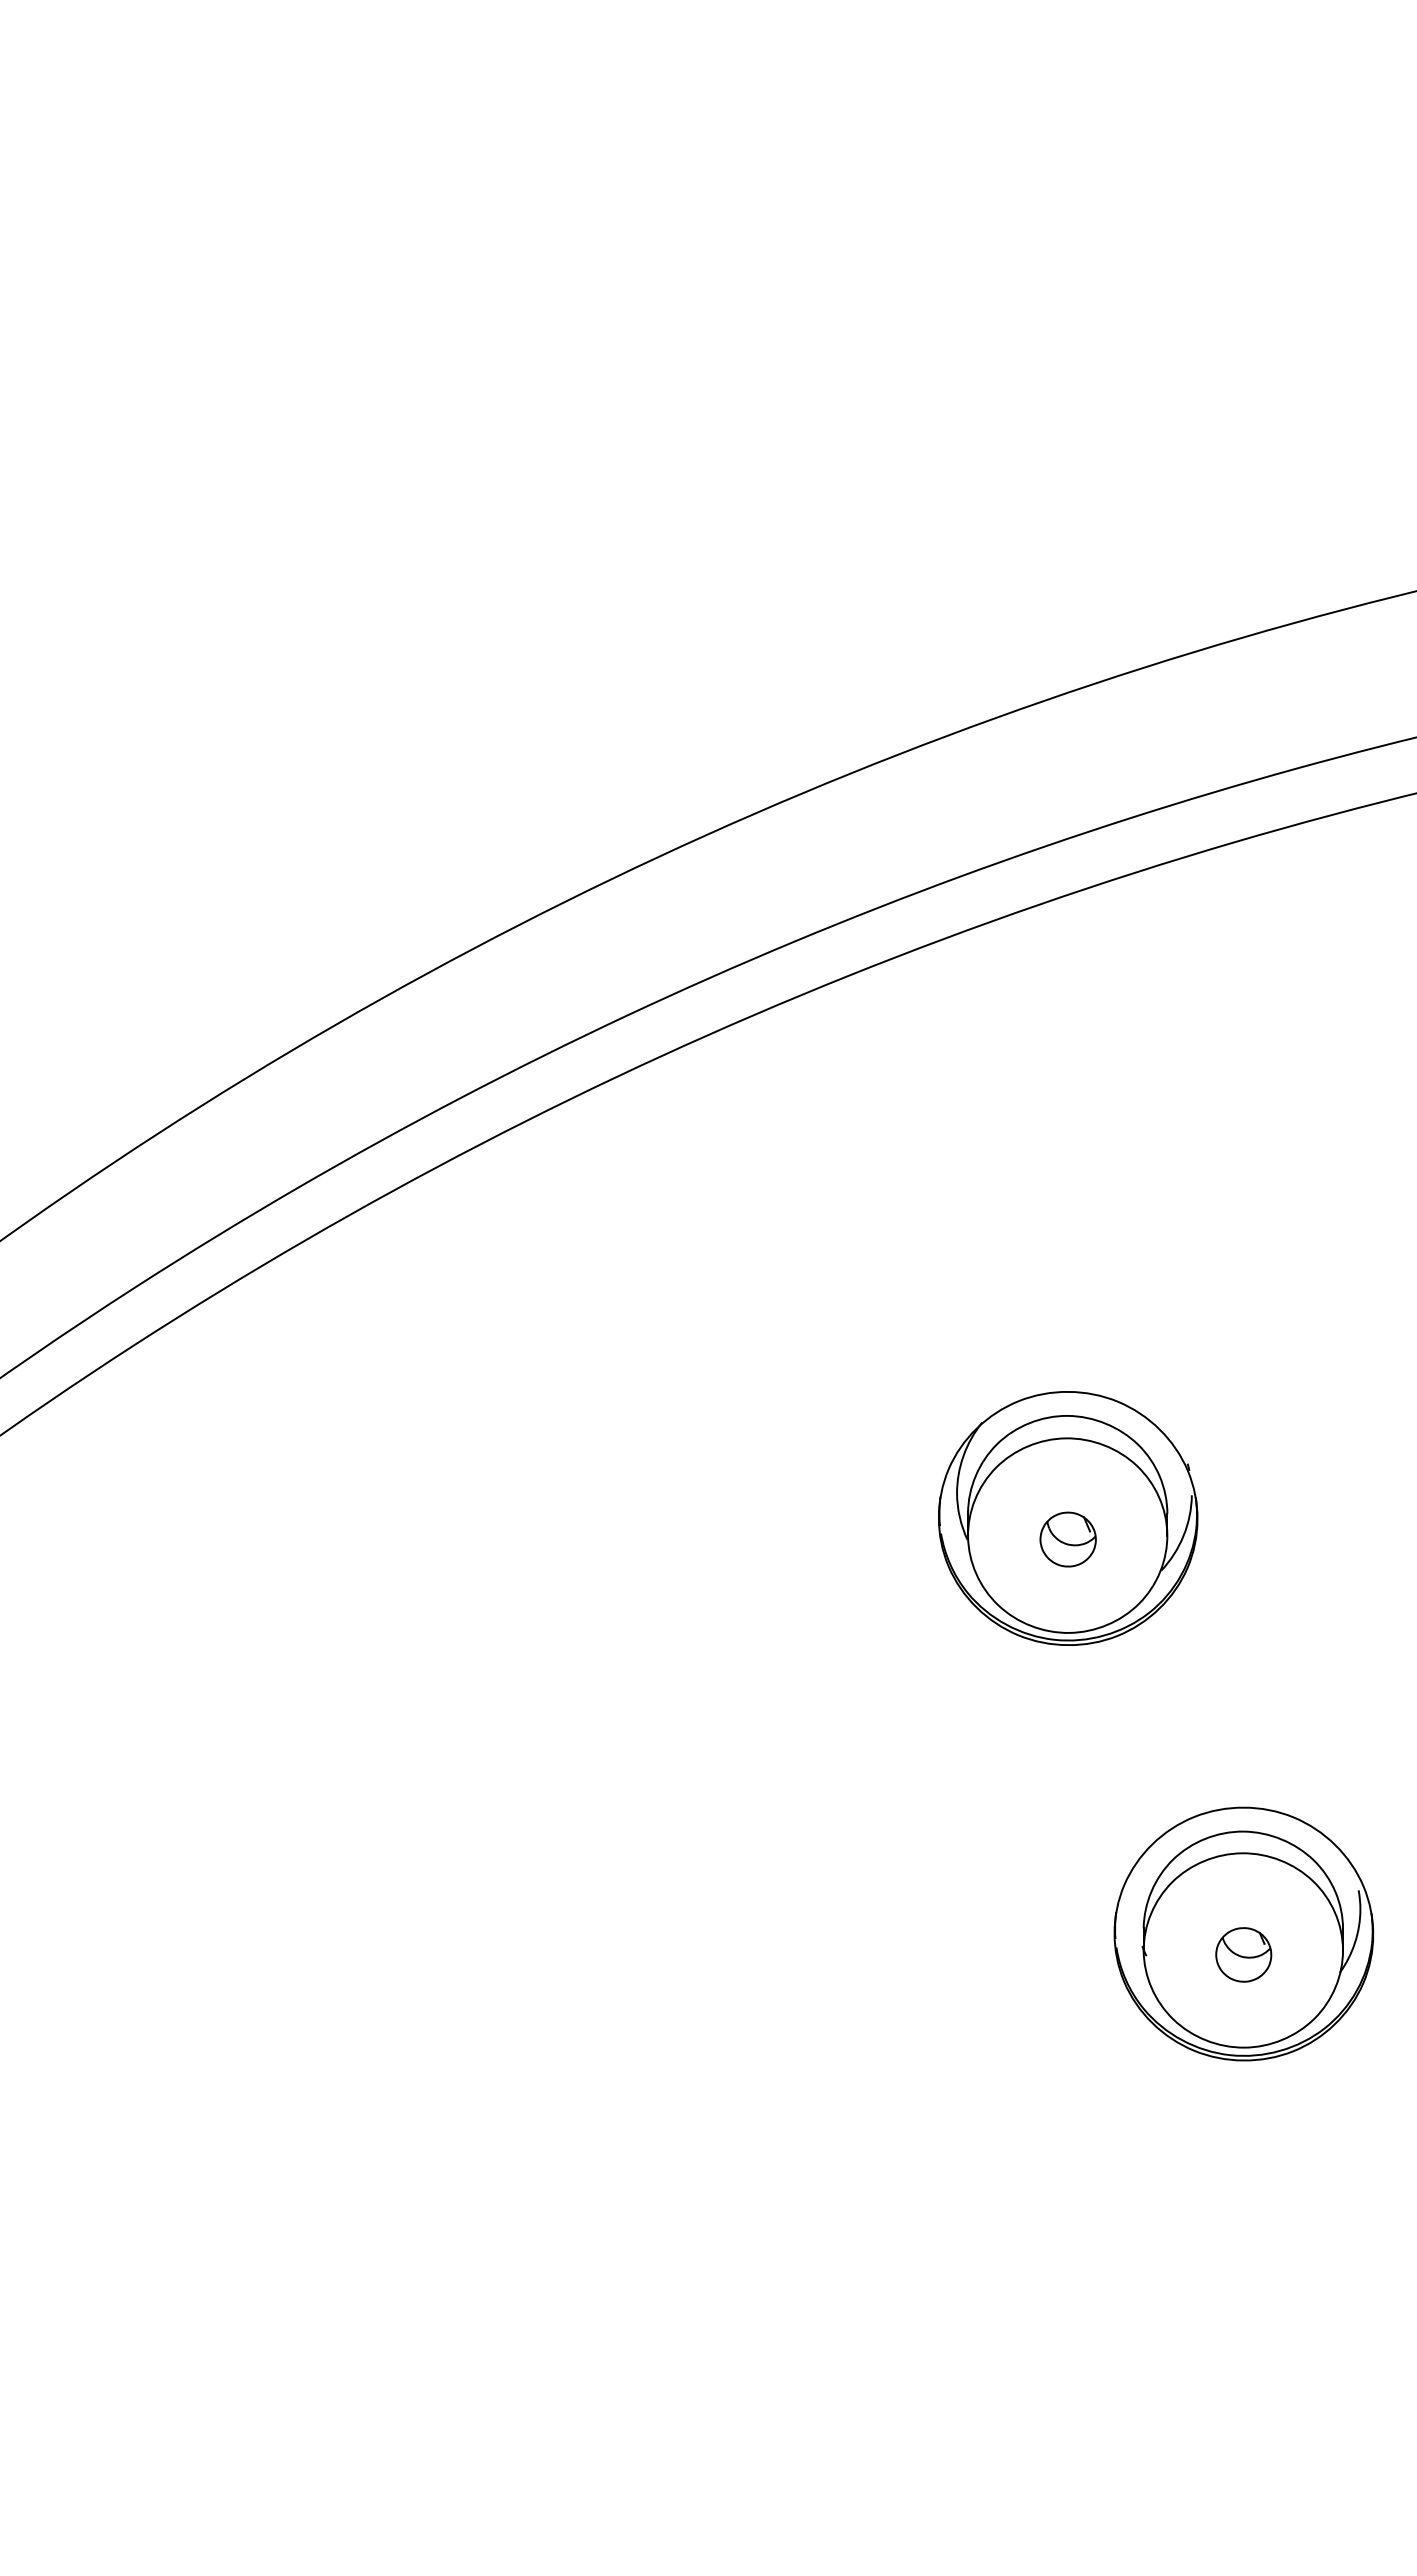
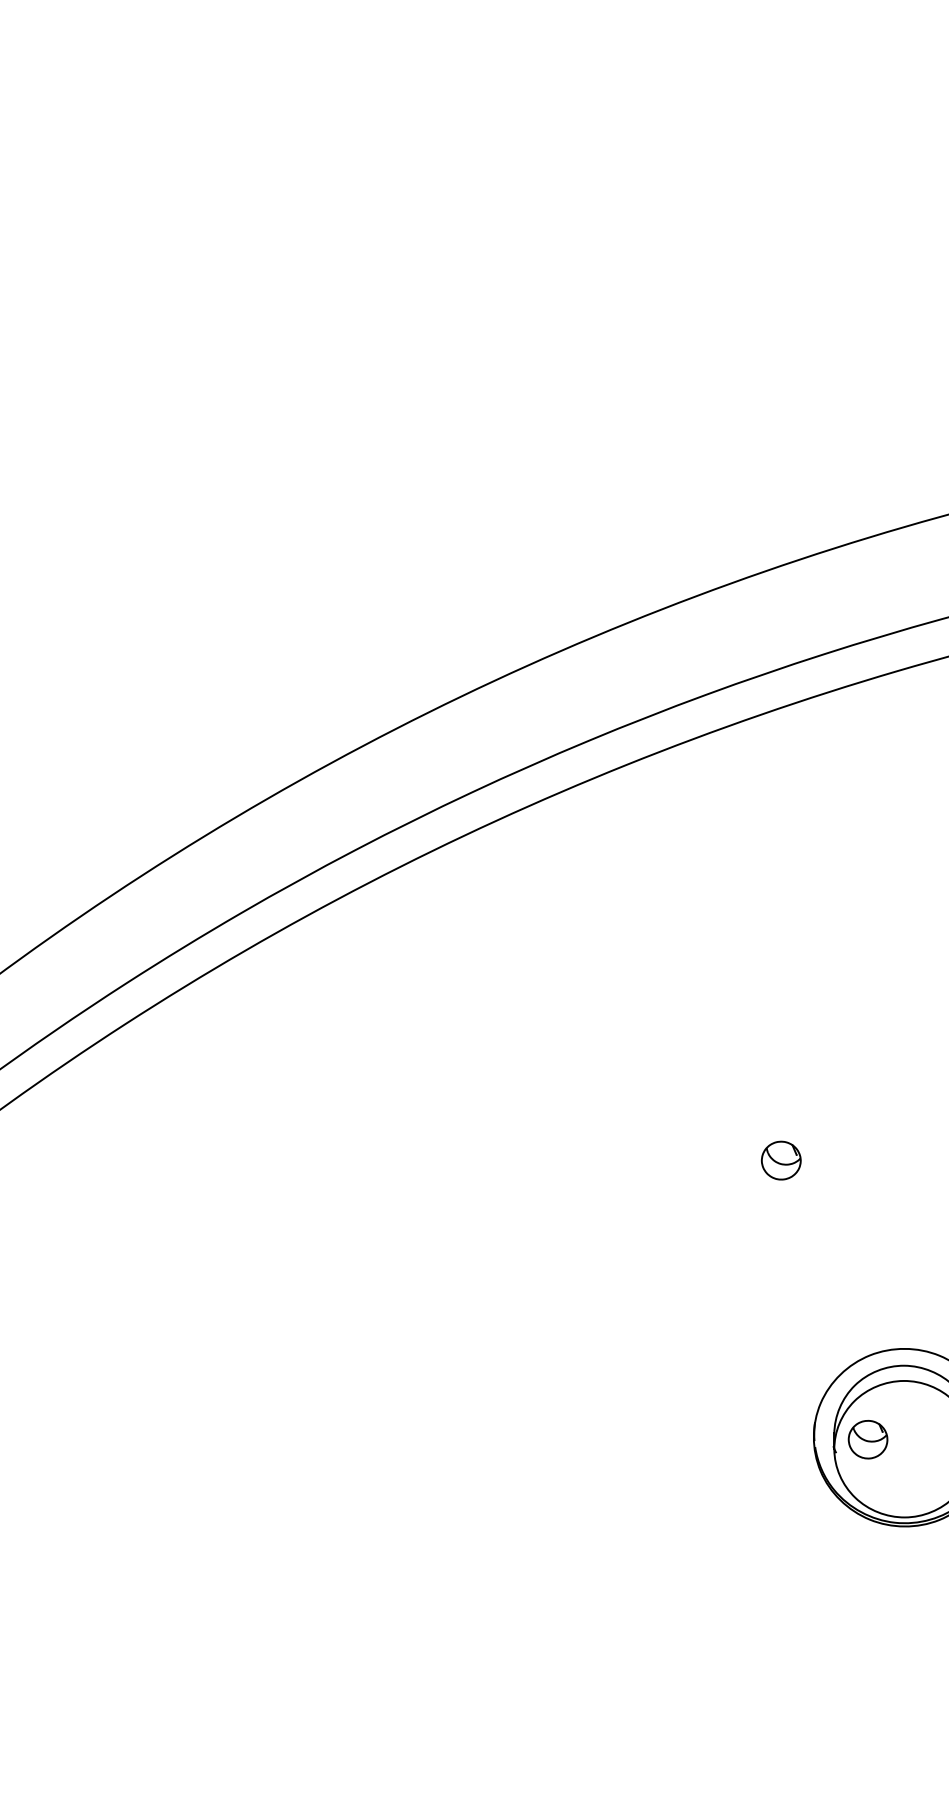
part: (1068, 1518) -> (781, 1145), removed
part: (1243, 1954) -> (867, 1439), moved

